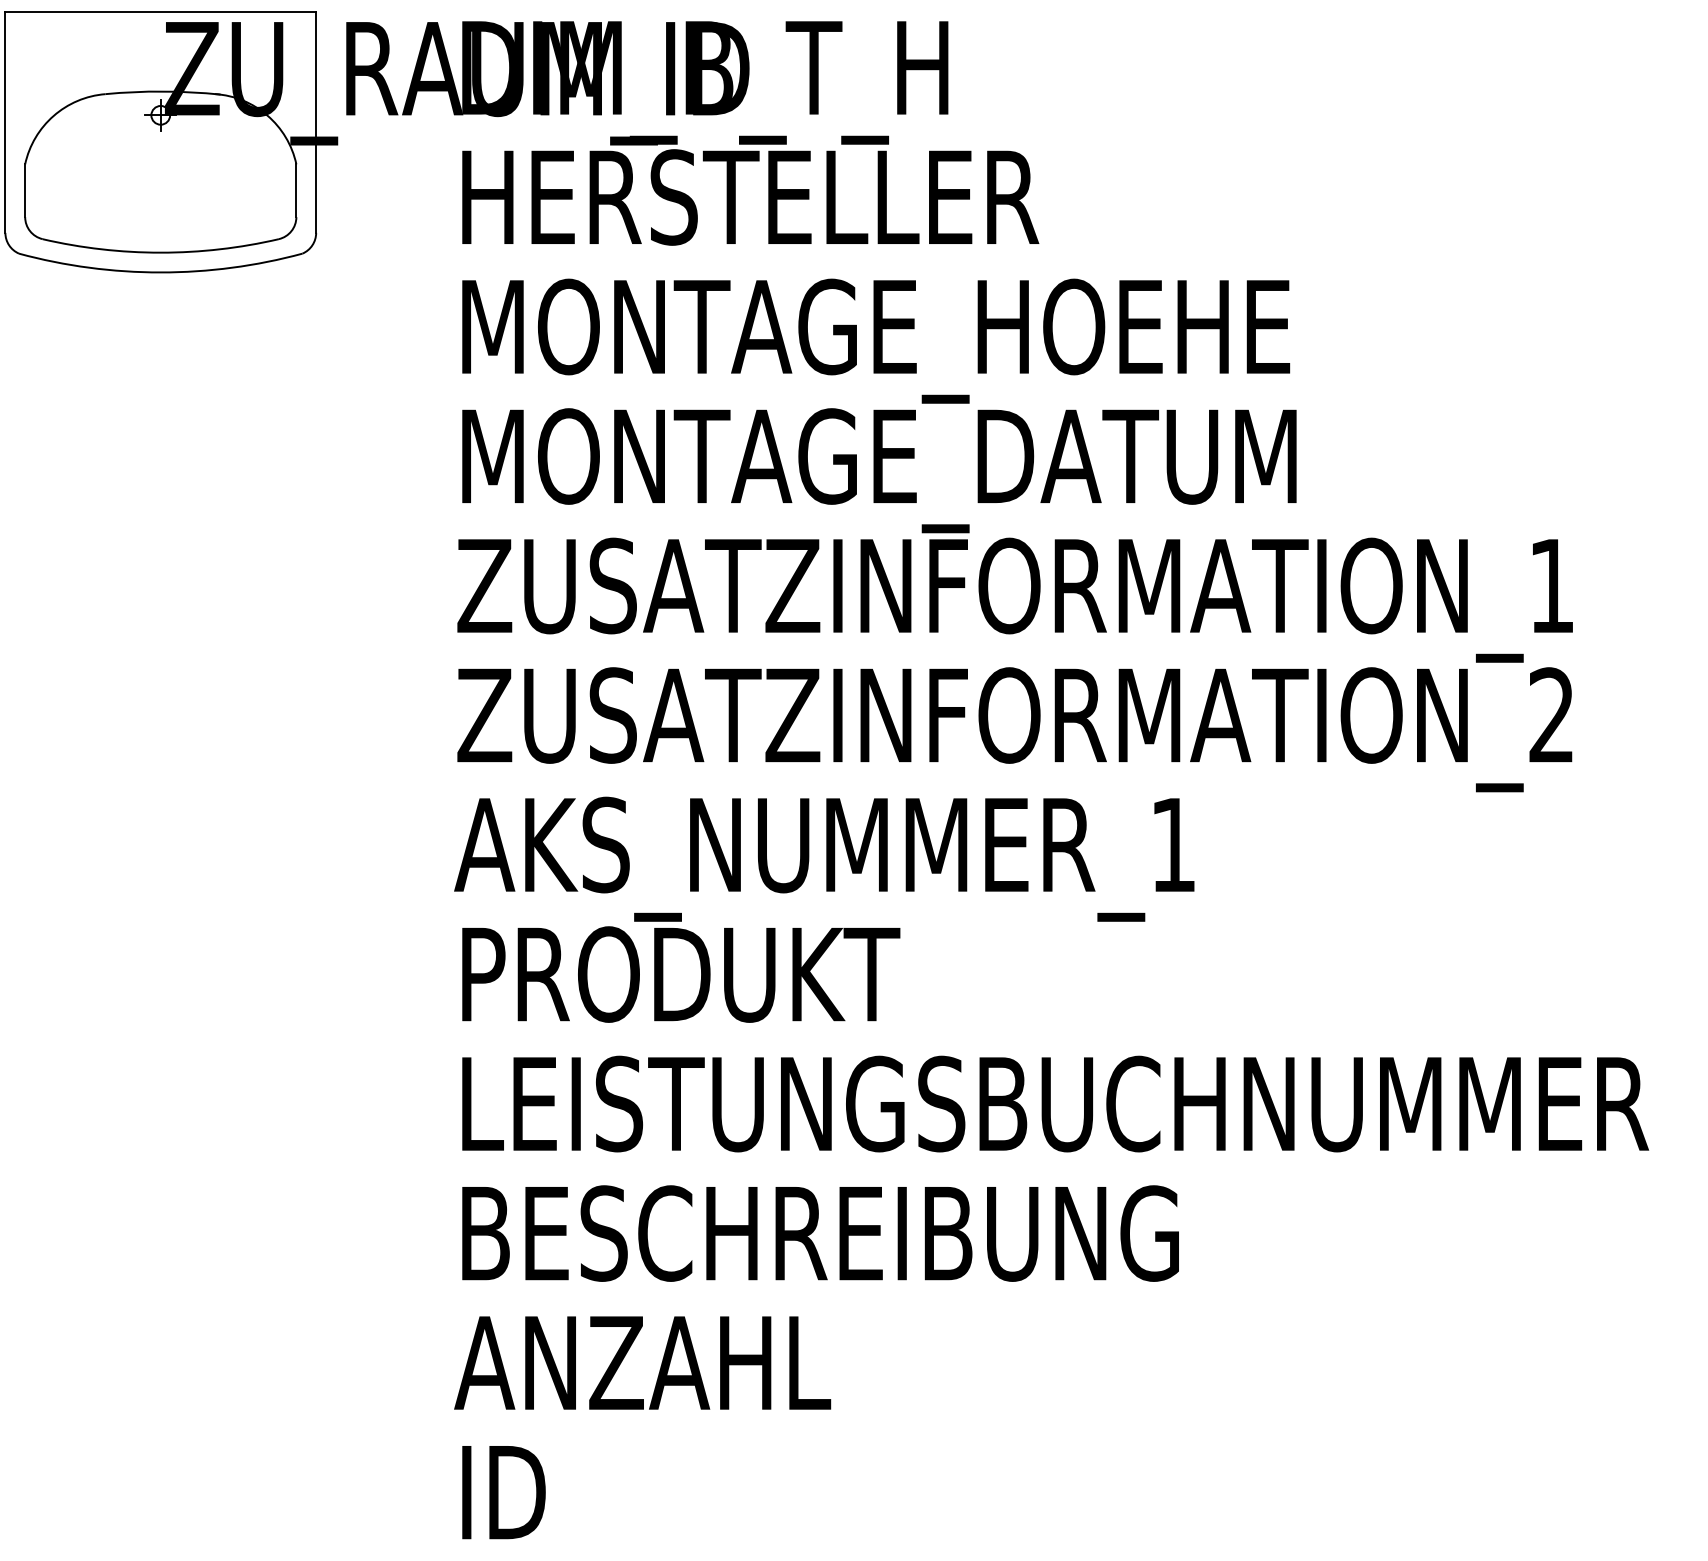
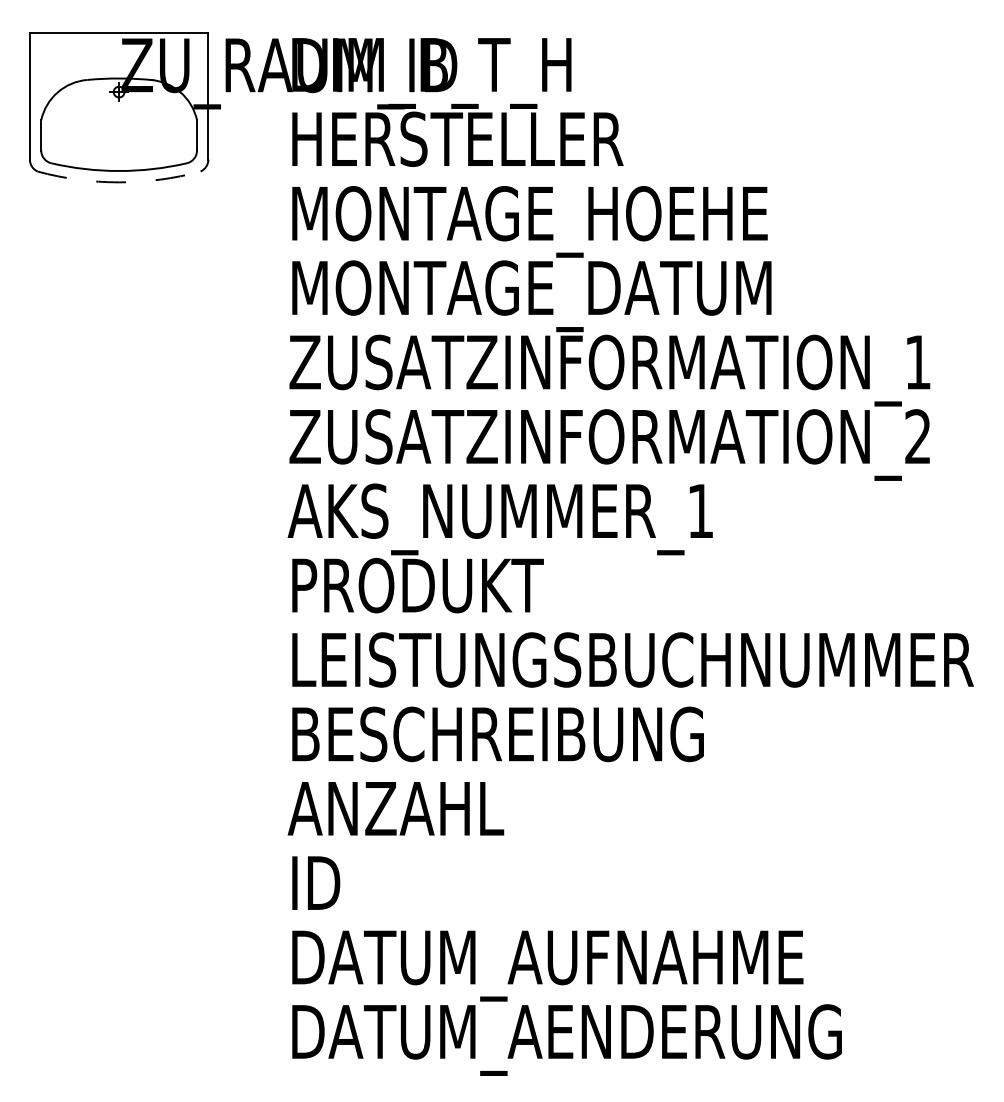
arc: (161, 272) -> (119, 182), solid -> dashed

